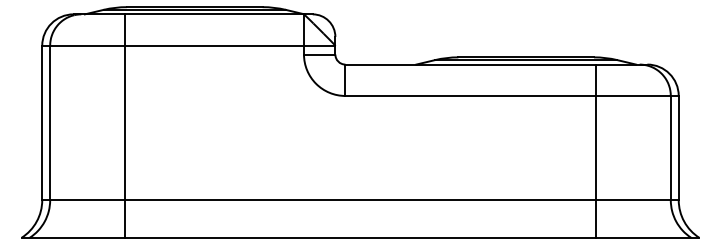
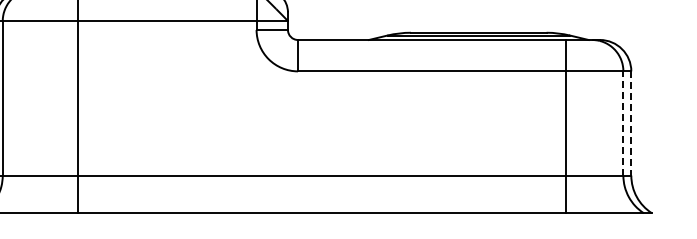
line: (670, 147) -> (623, 122), solid -> dashed
line: (678, 148) -> (631, 123), solid -> dashed
line: (596, 150) -> (566, 125), moved

